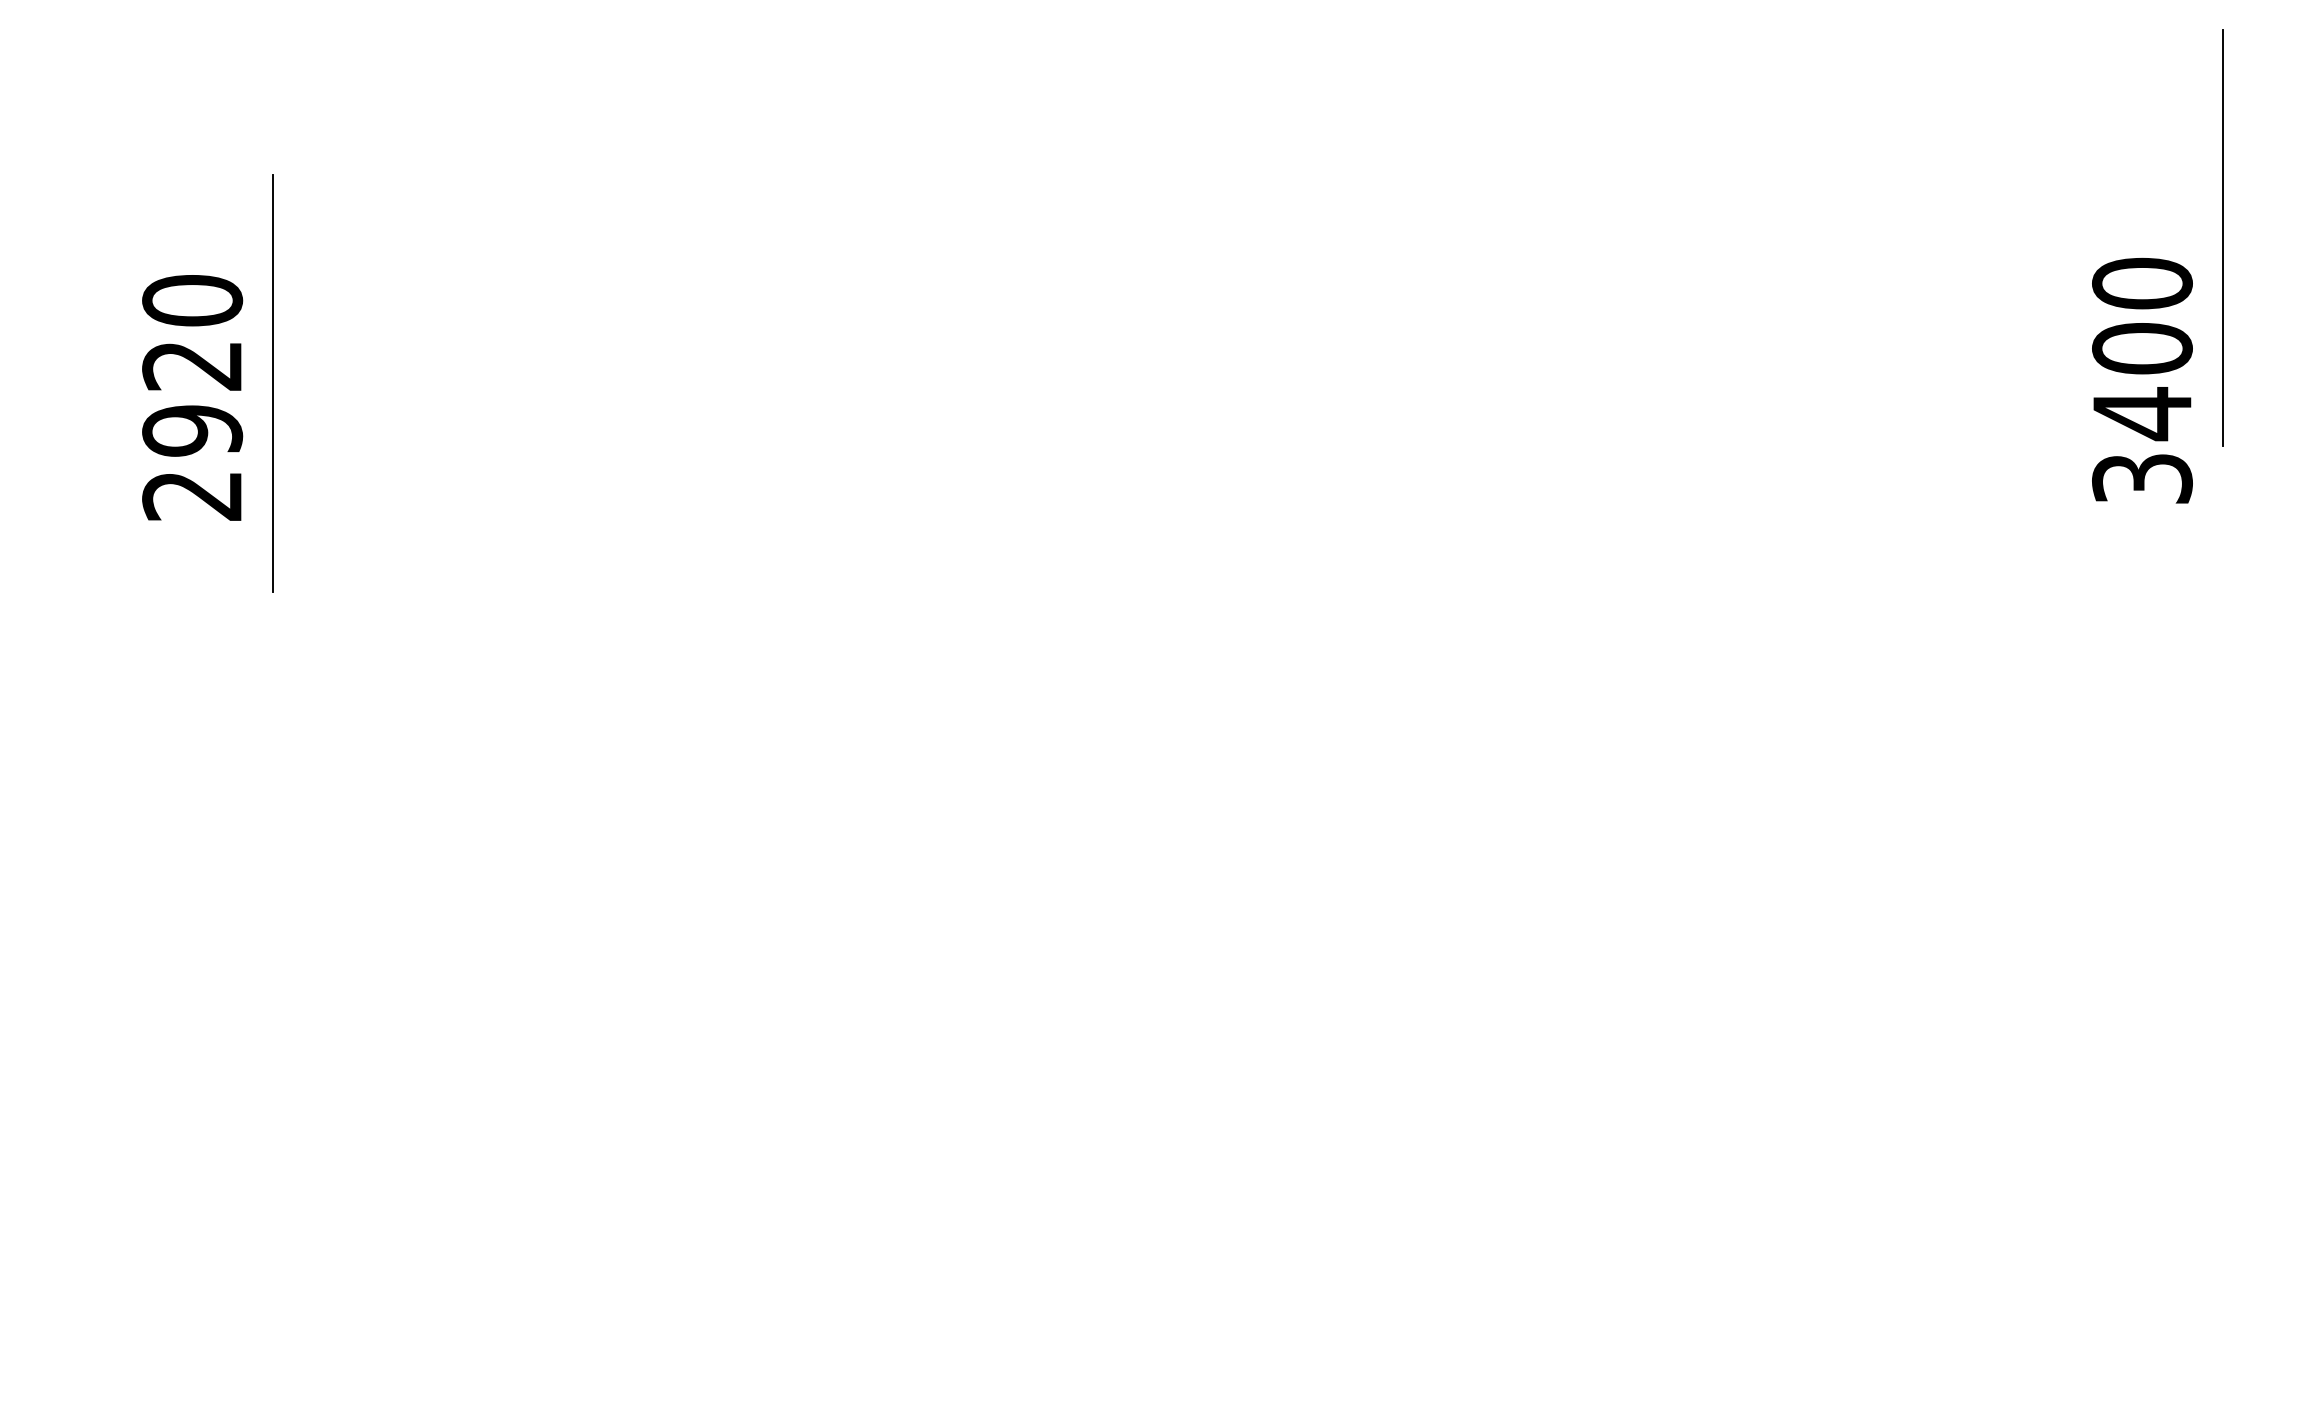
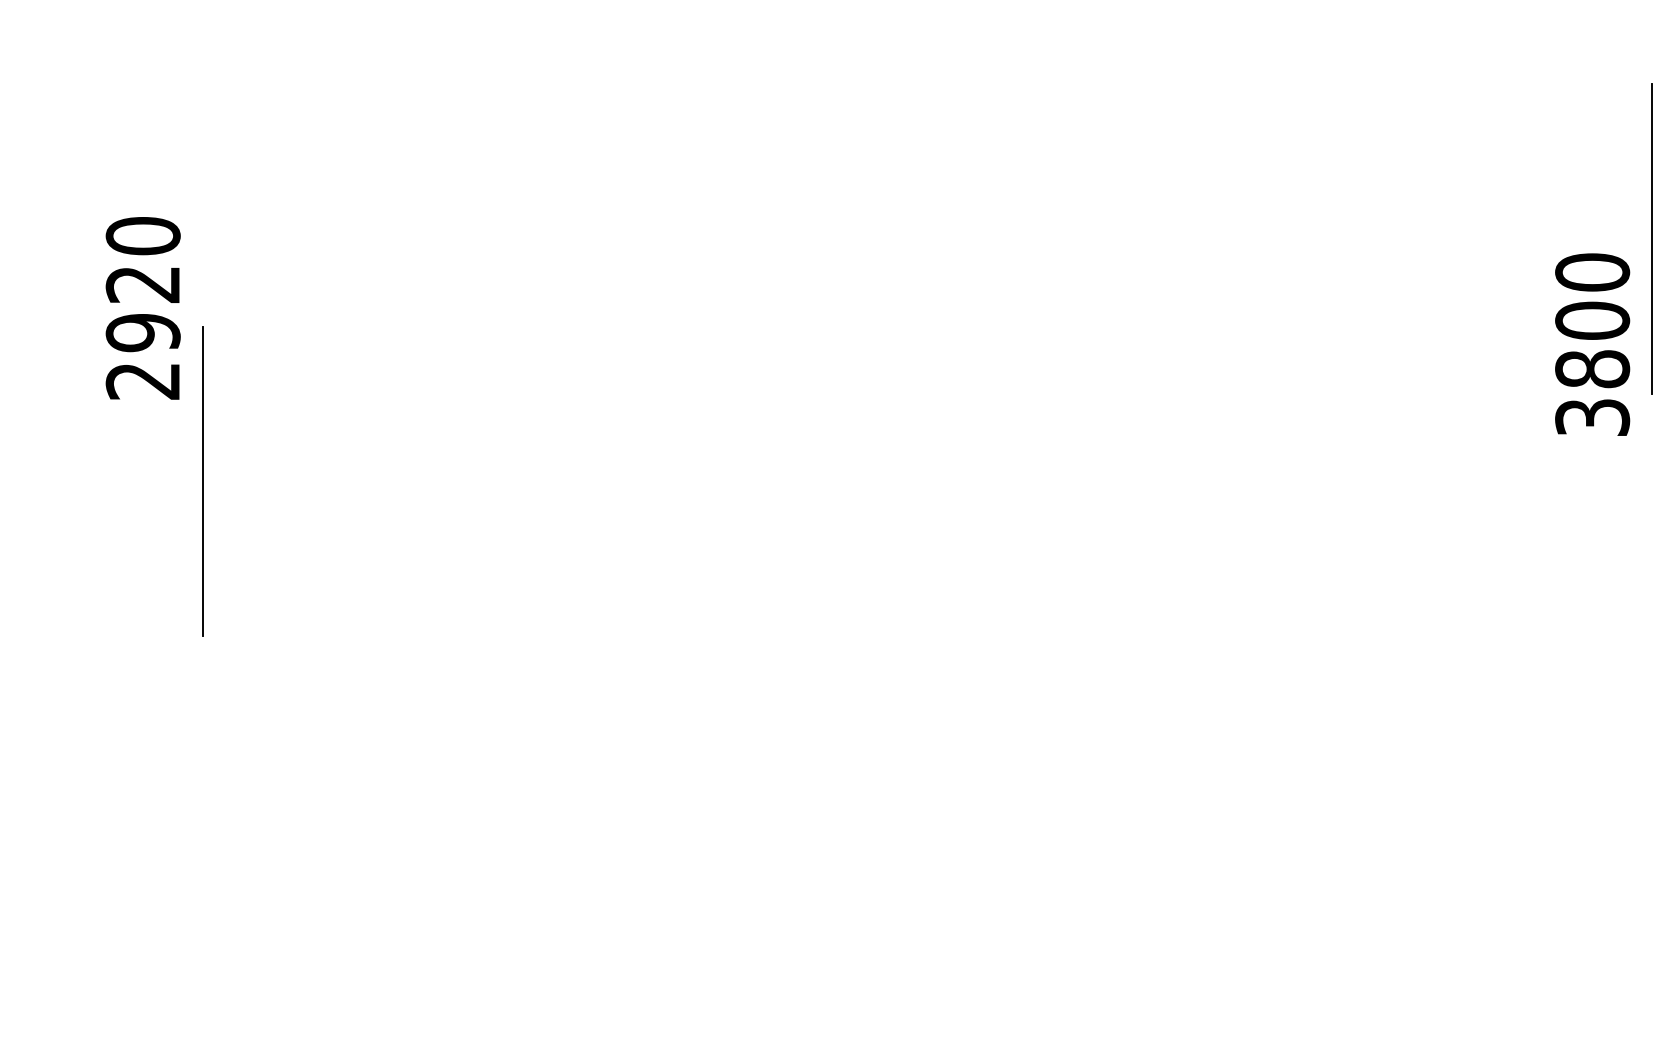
line: (272, 383) -> (202, 481), moved
text: (192, 397) -> (143, 308), moved
text: (2142, 414) -> (1592, 369), 3400 -> 3800

